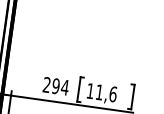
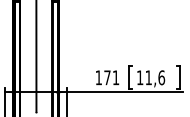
text: (56, 85) -> (107, 77), 294 -> 171

